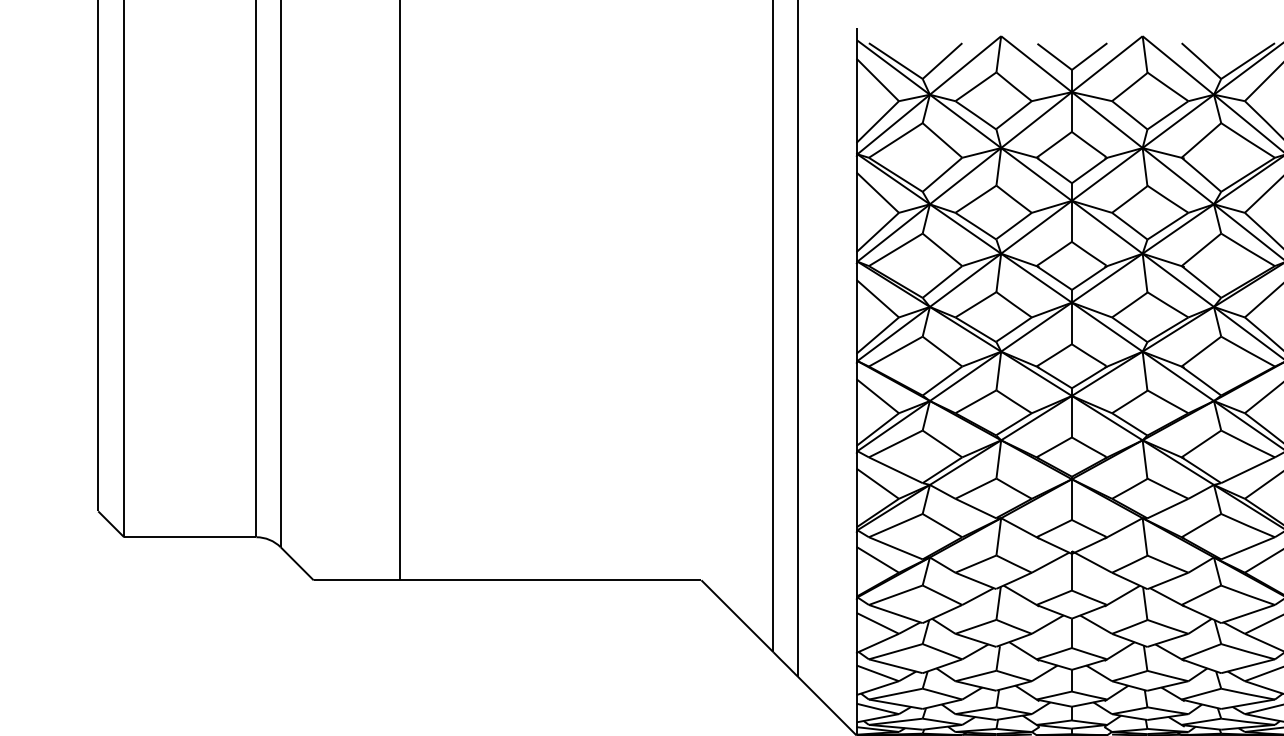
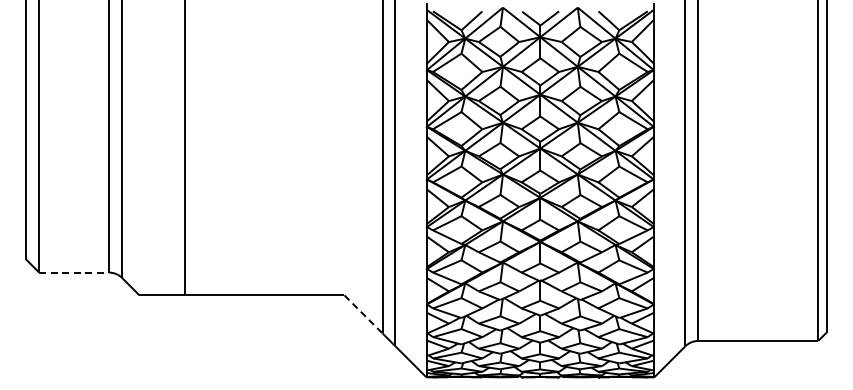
line: (190, 537) -> (74, 272), solid -> dashed
line: (737, 616) -> (363, 314), solid -> dashed

